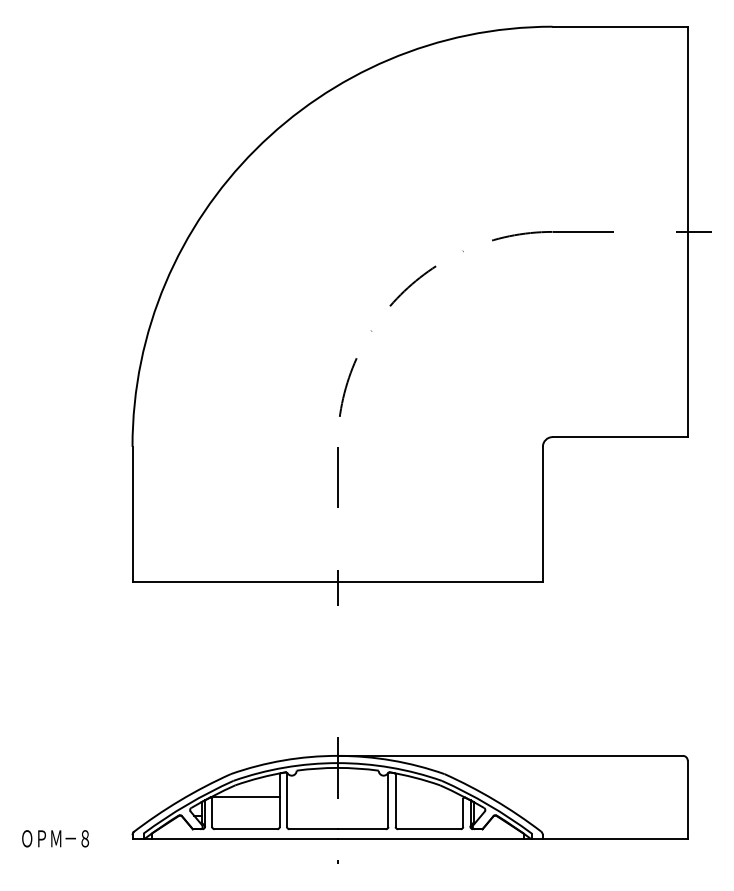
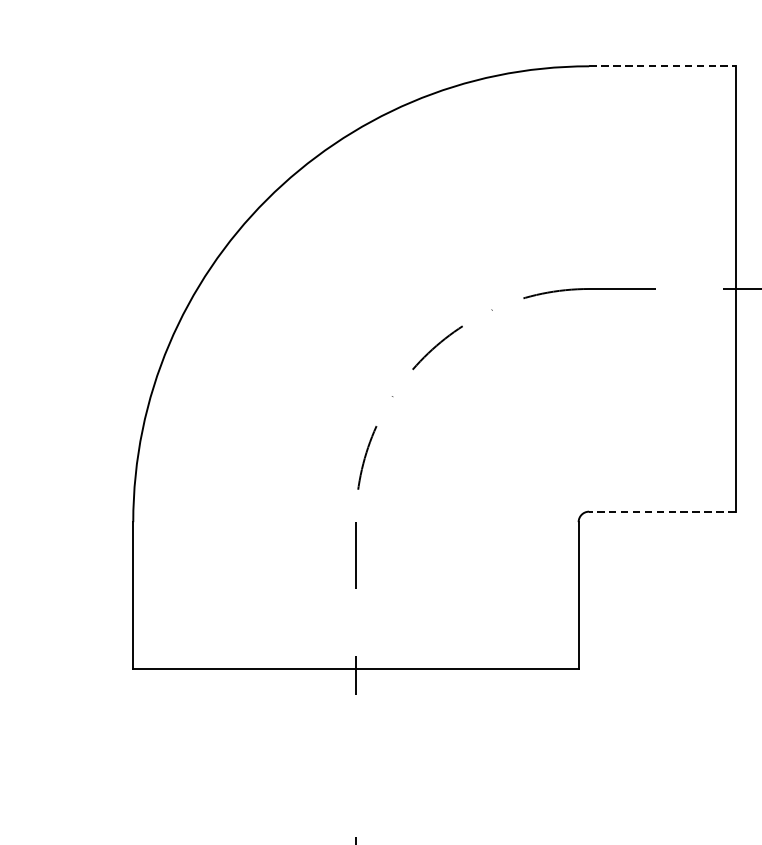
line: (620, 26) -> (662, 66), solid -> dashed
line: (620, 437) -> (662, 512), solid -> dashed

